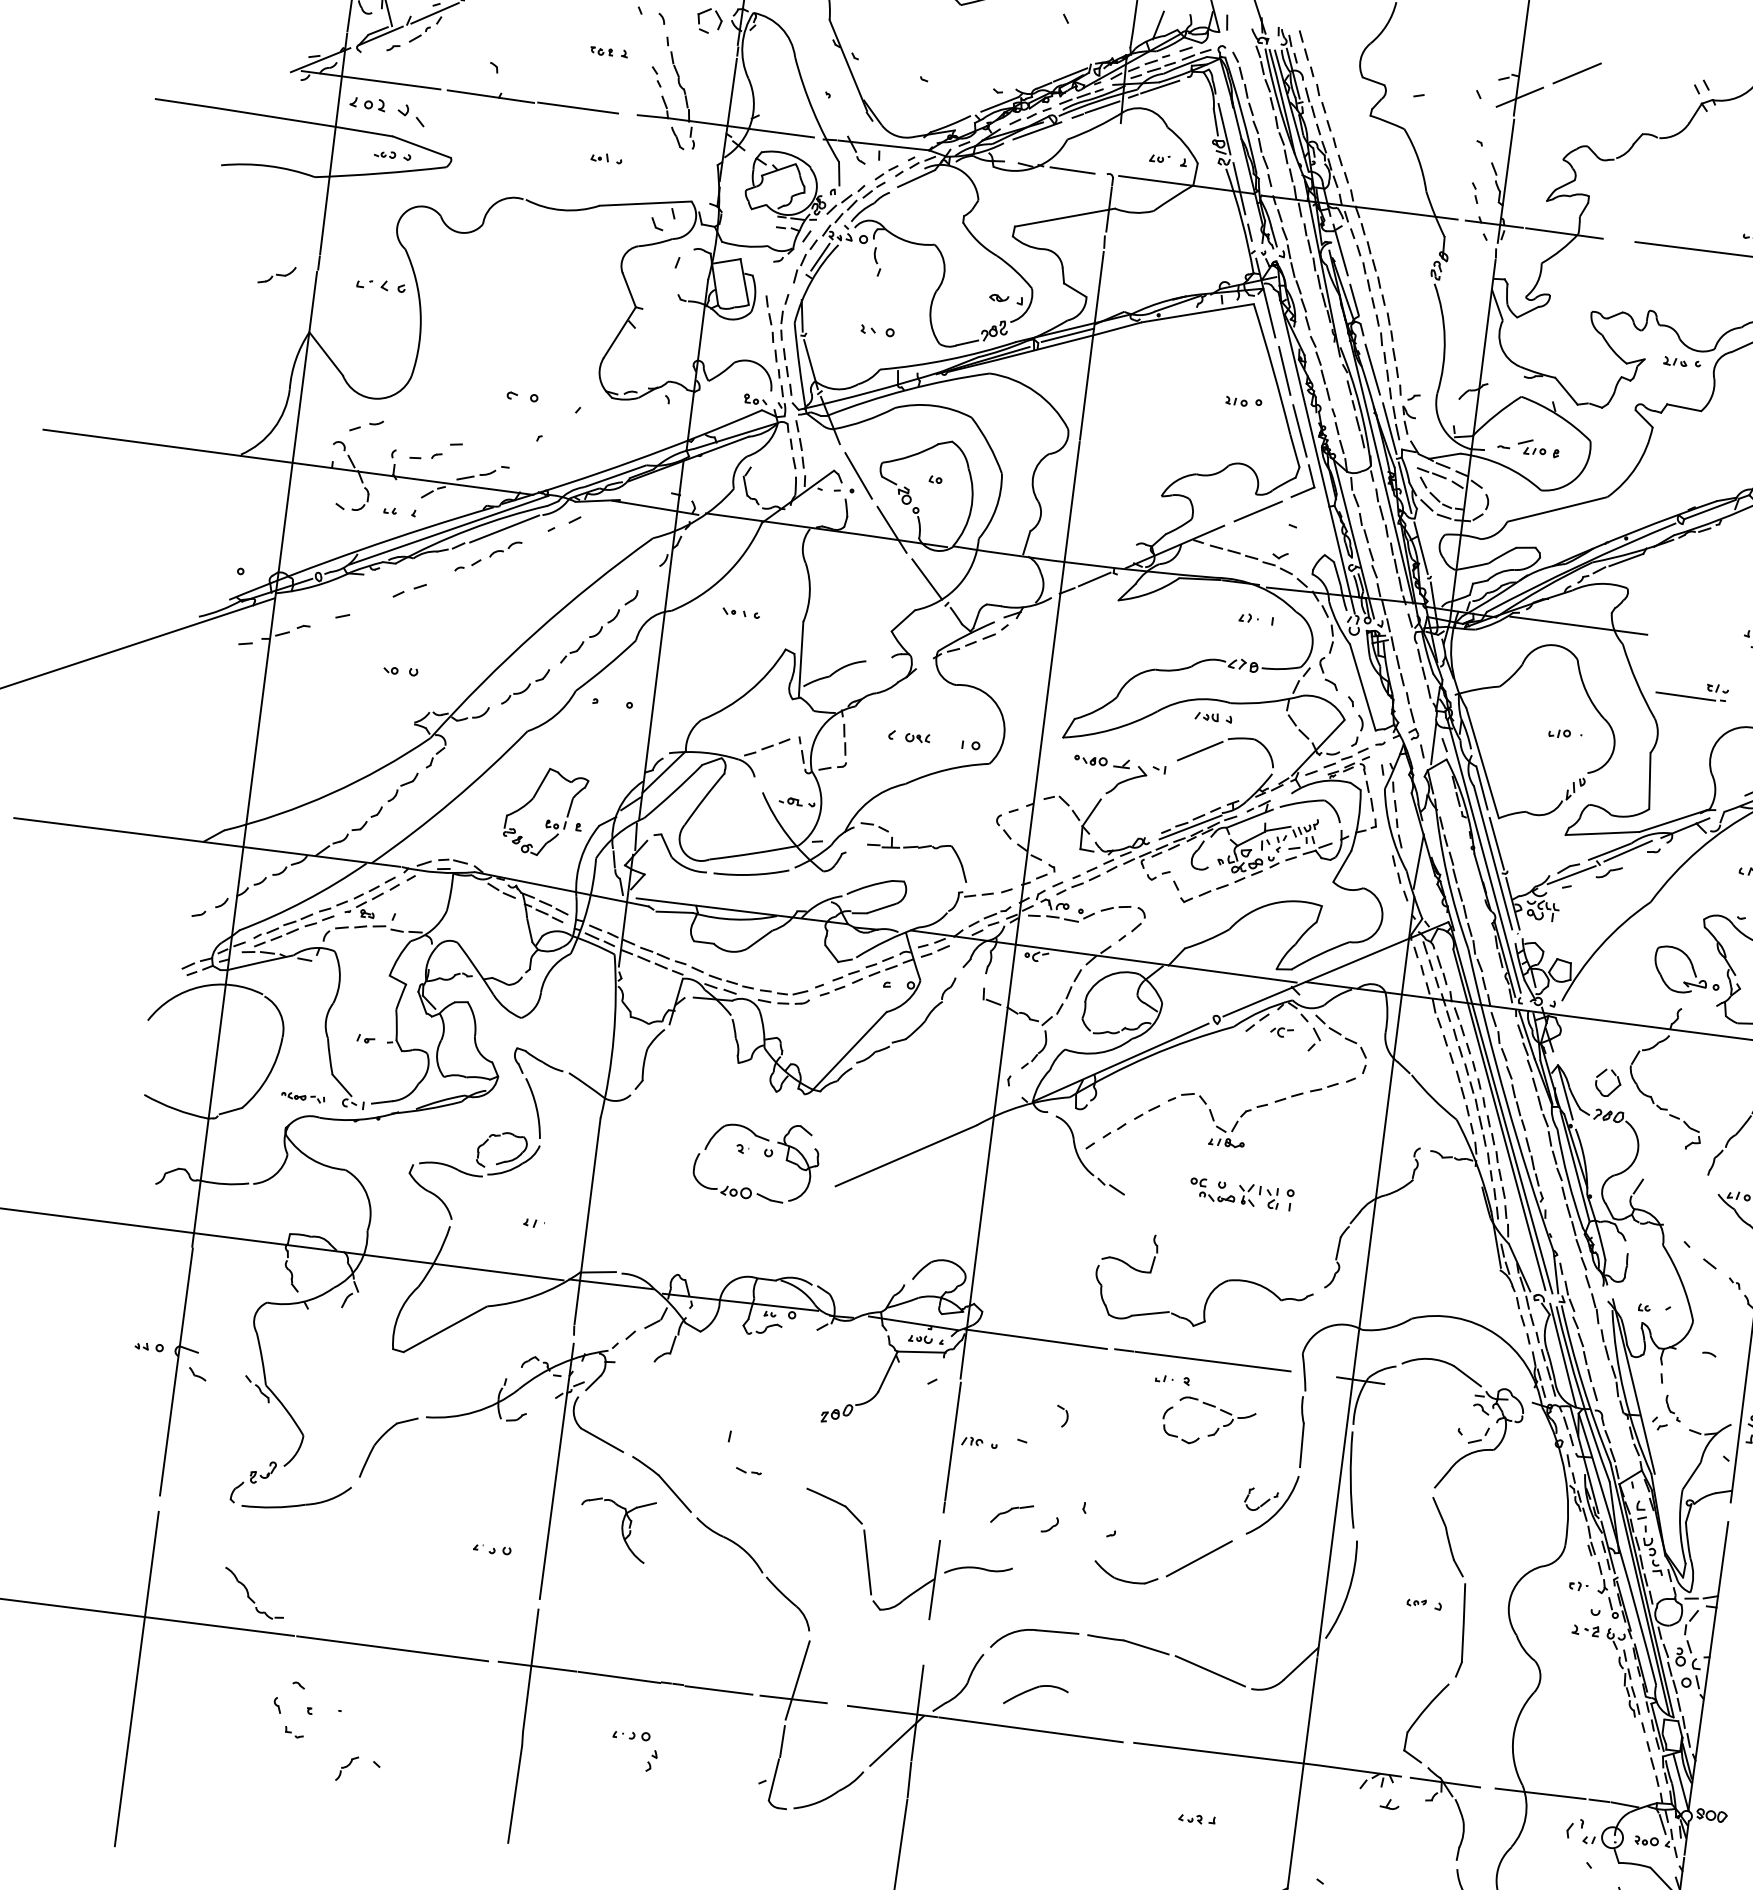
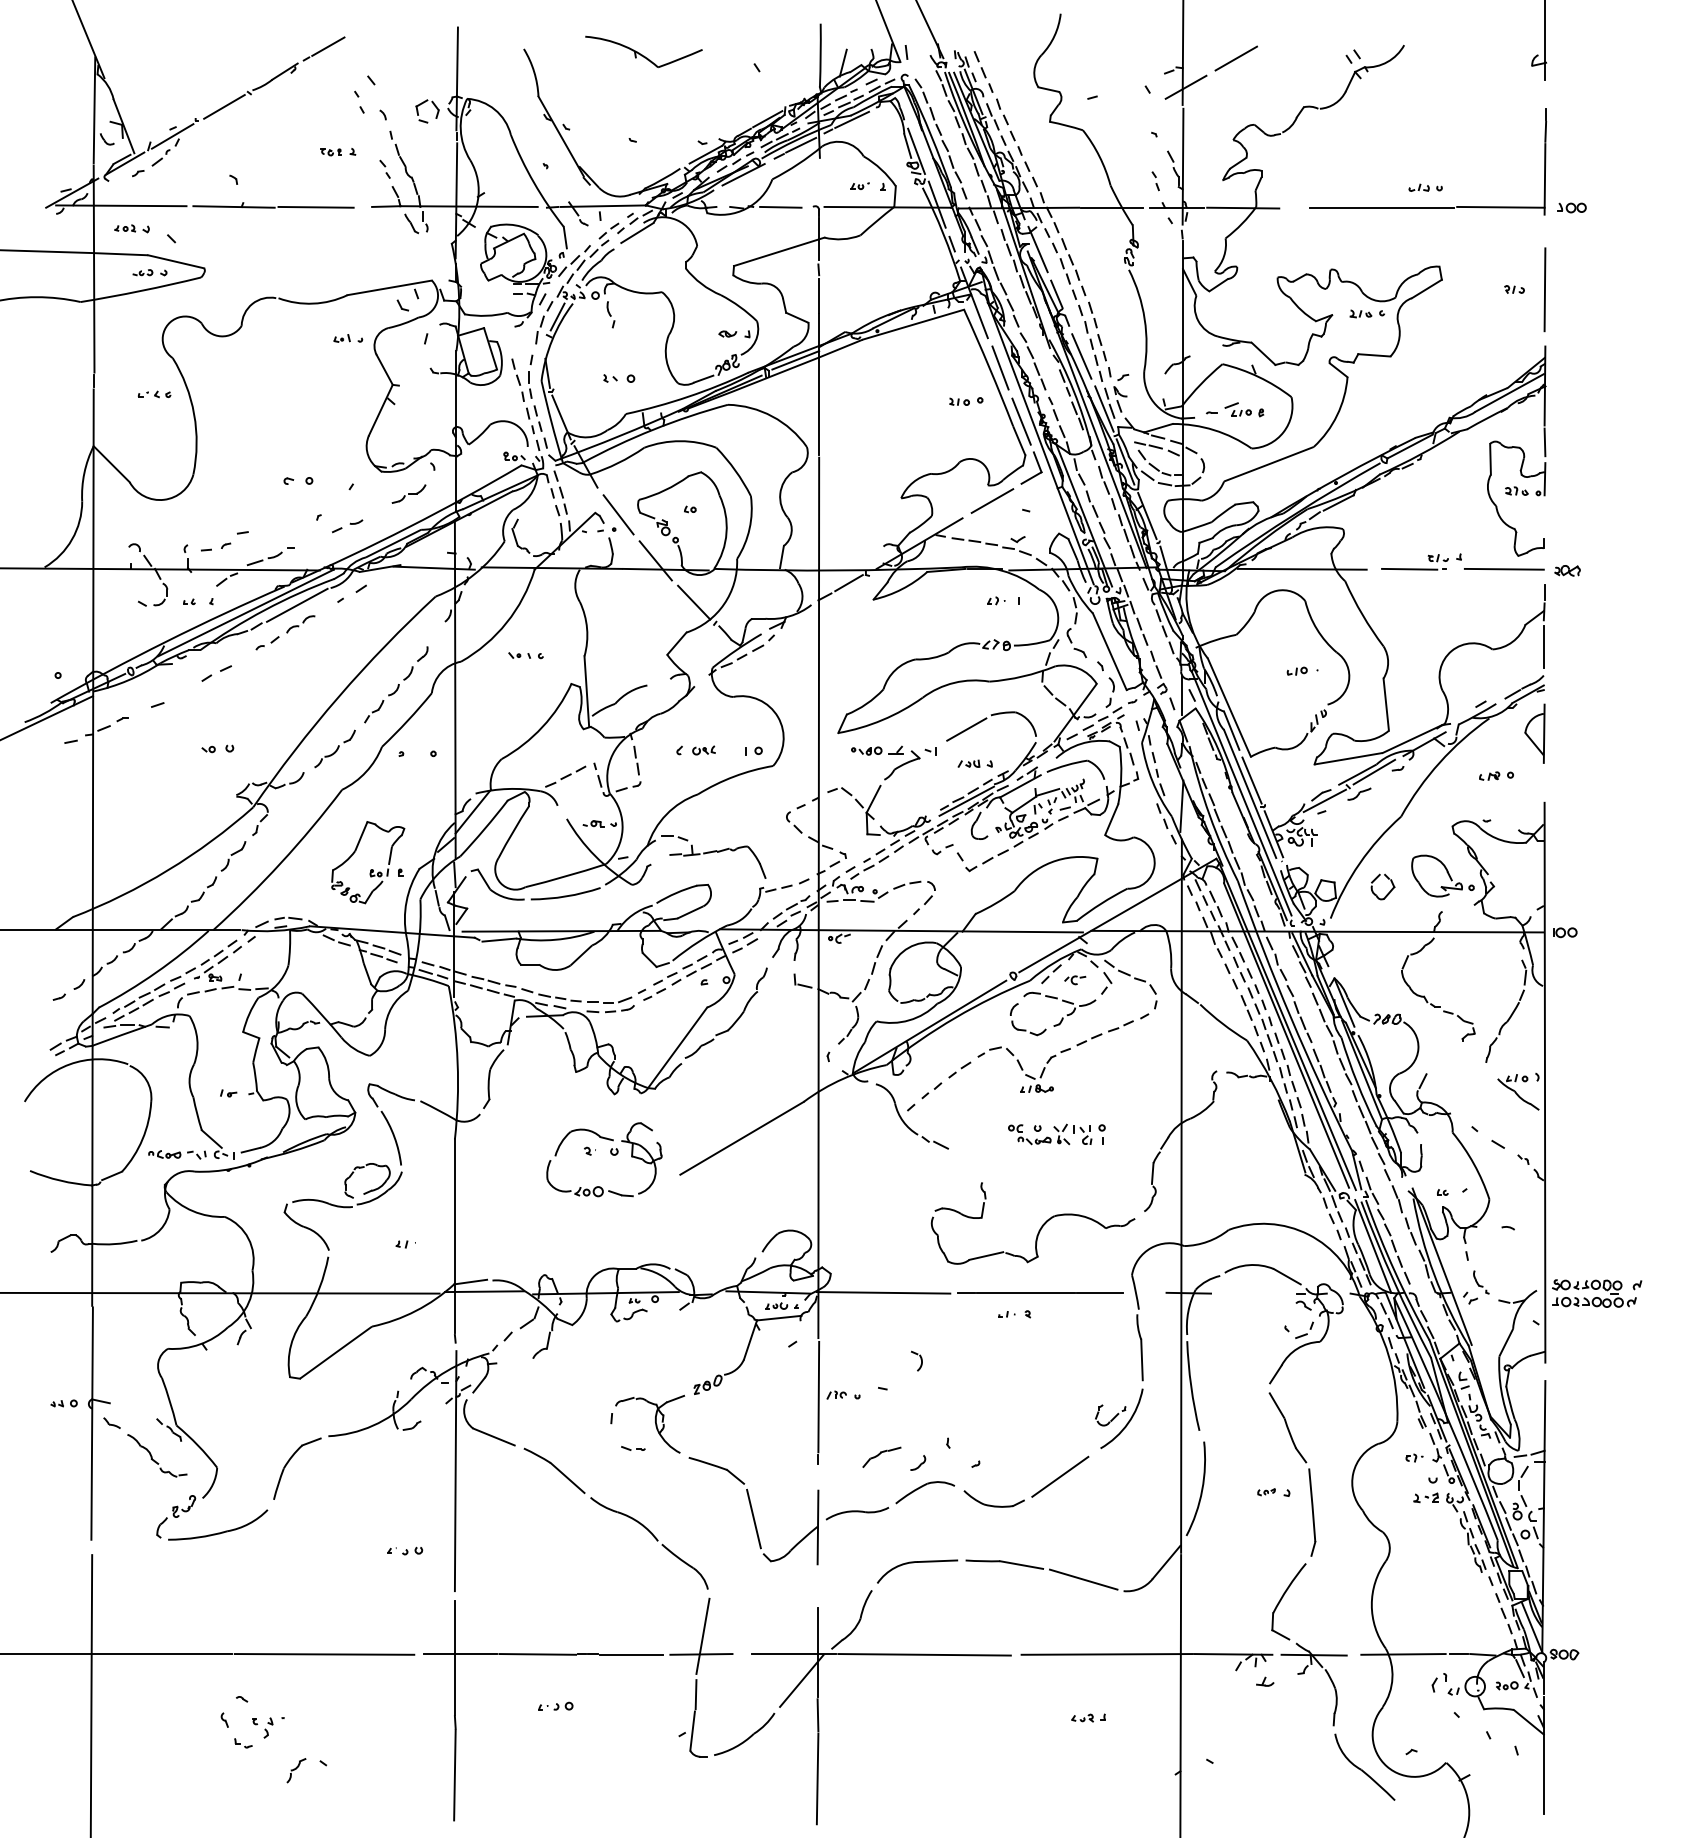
part: (378, 105) -> (131, 228), size x0.62
part: (606, 158) -> (348, 338), moved
part: (276, 274) -> (408, 493), moved
part: (381, 285) -> (154, 394), size x0.71
part: (366, 426) -> (347, 526), moved
part: (1691, 689) -> (1414, 562), moved
part: (1212, 716) -> (974, 763), moved
part: (1613, 1089) -> (1388, 892), moved
part: (303, 1097) -> (177, 1154), size x1.43
part: (1217, 1428) -> (1061, 1018), moved
part: (616, 1527) -> (650, 1423), moved
part: (254, 1593) -> (157, 1455), moved
part: (1036, 1695) -> (925, 1492), moved
part: (651, 1760) -> (268, 1727), moved

